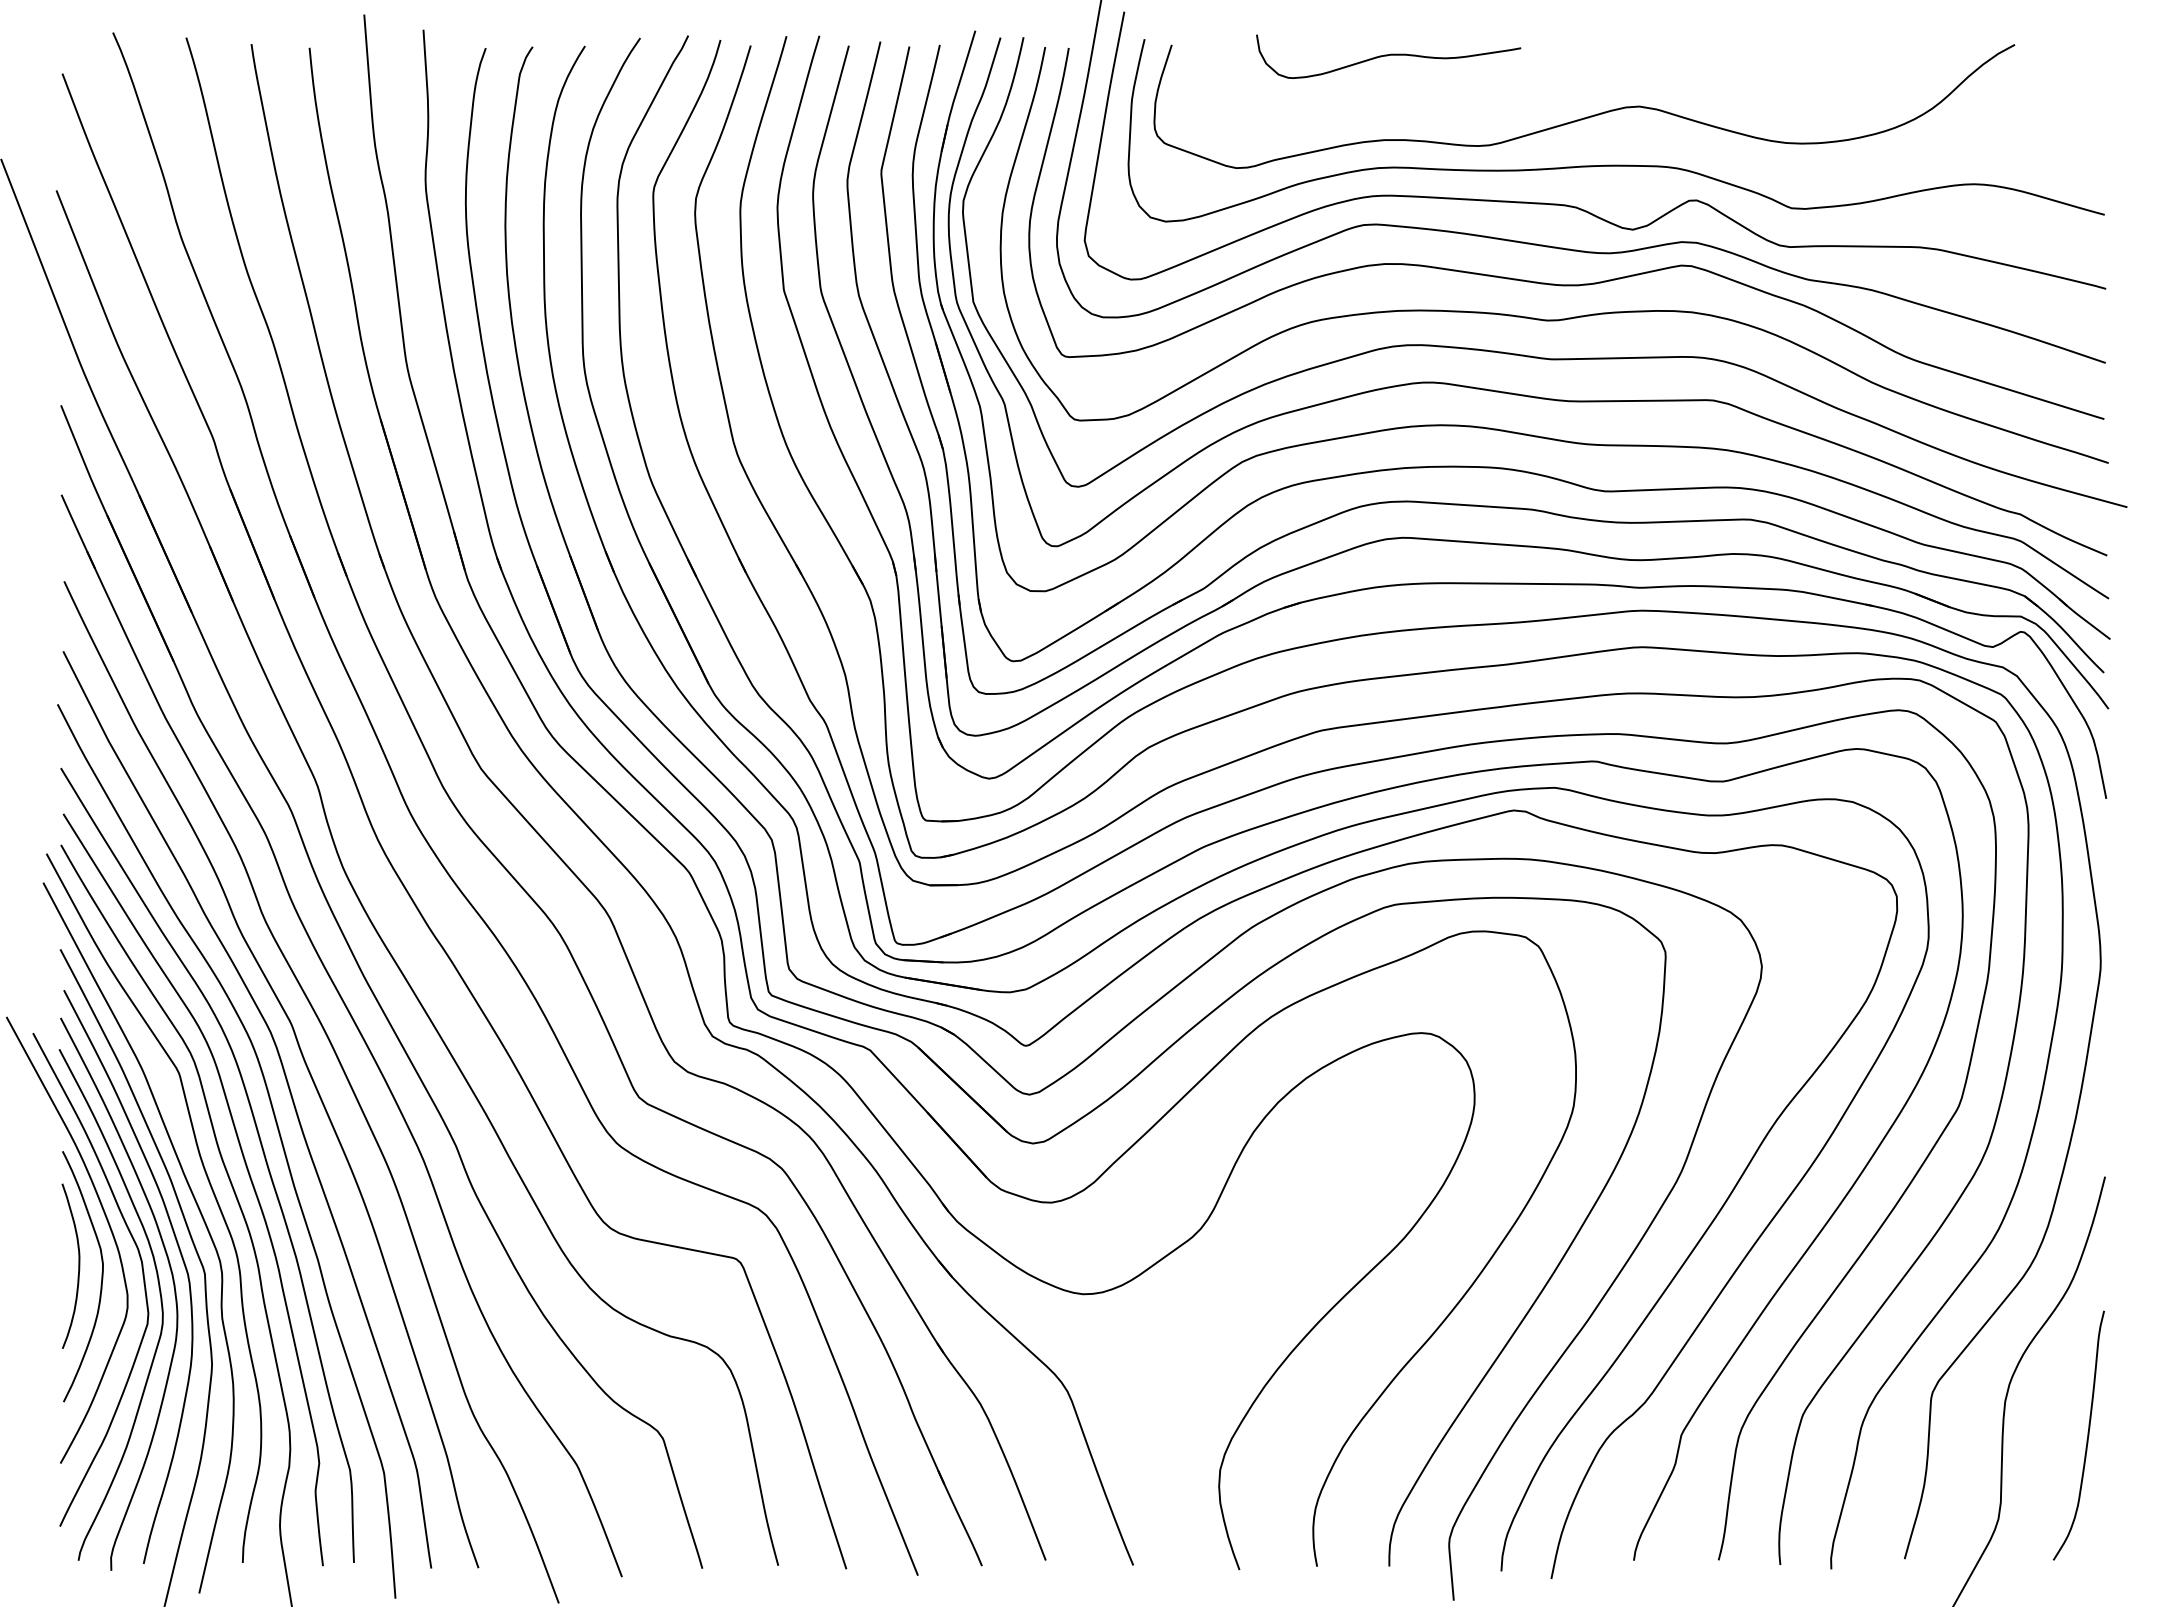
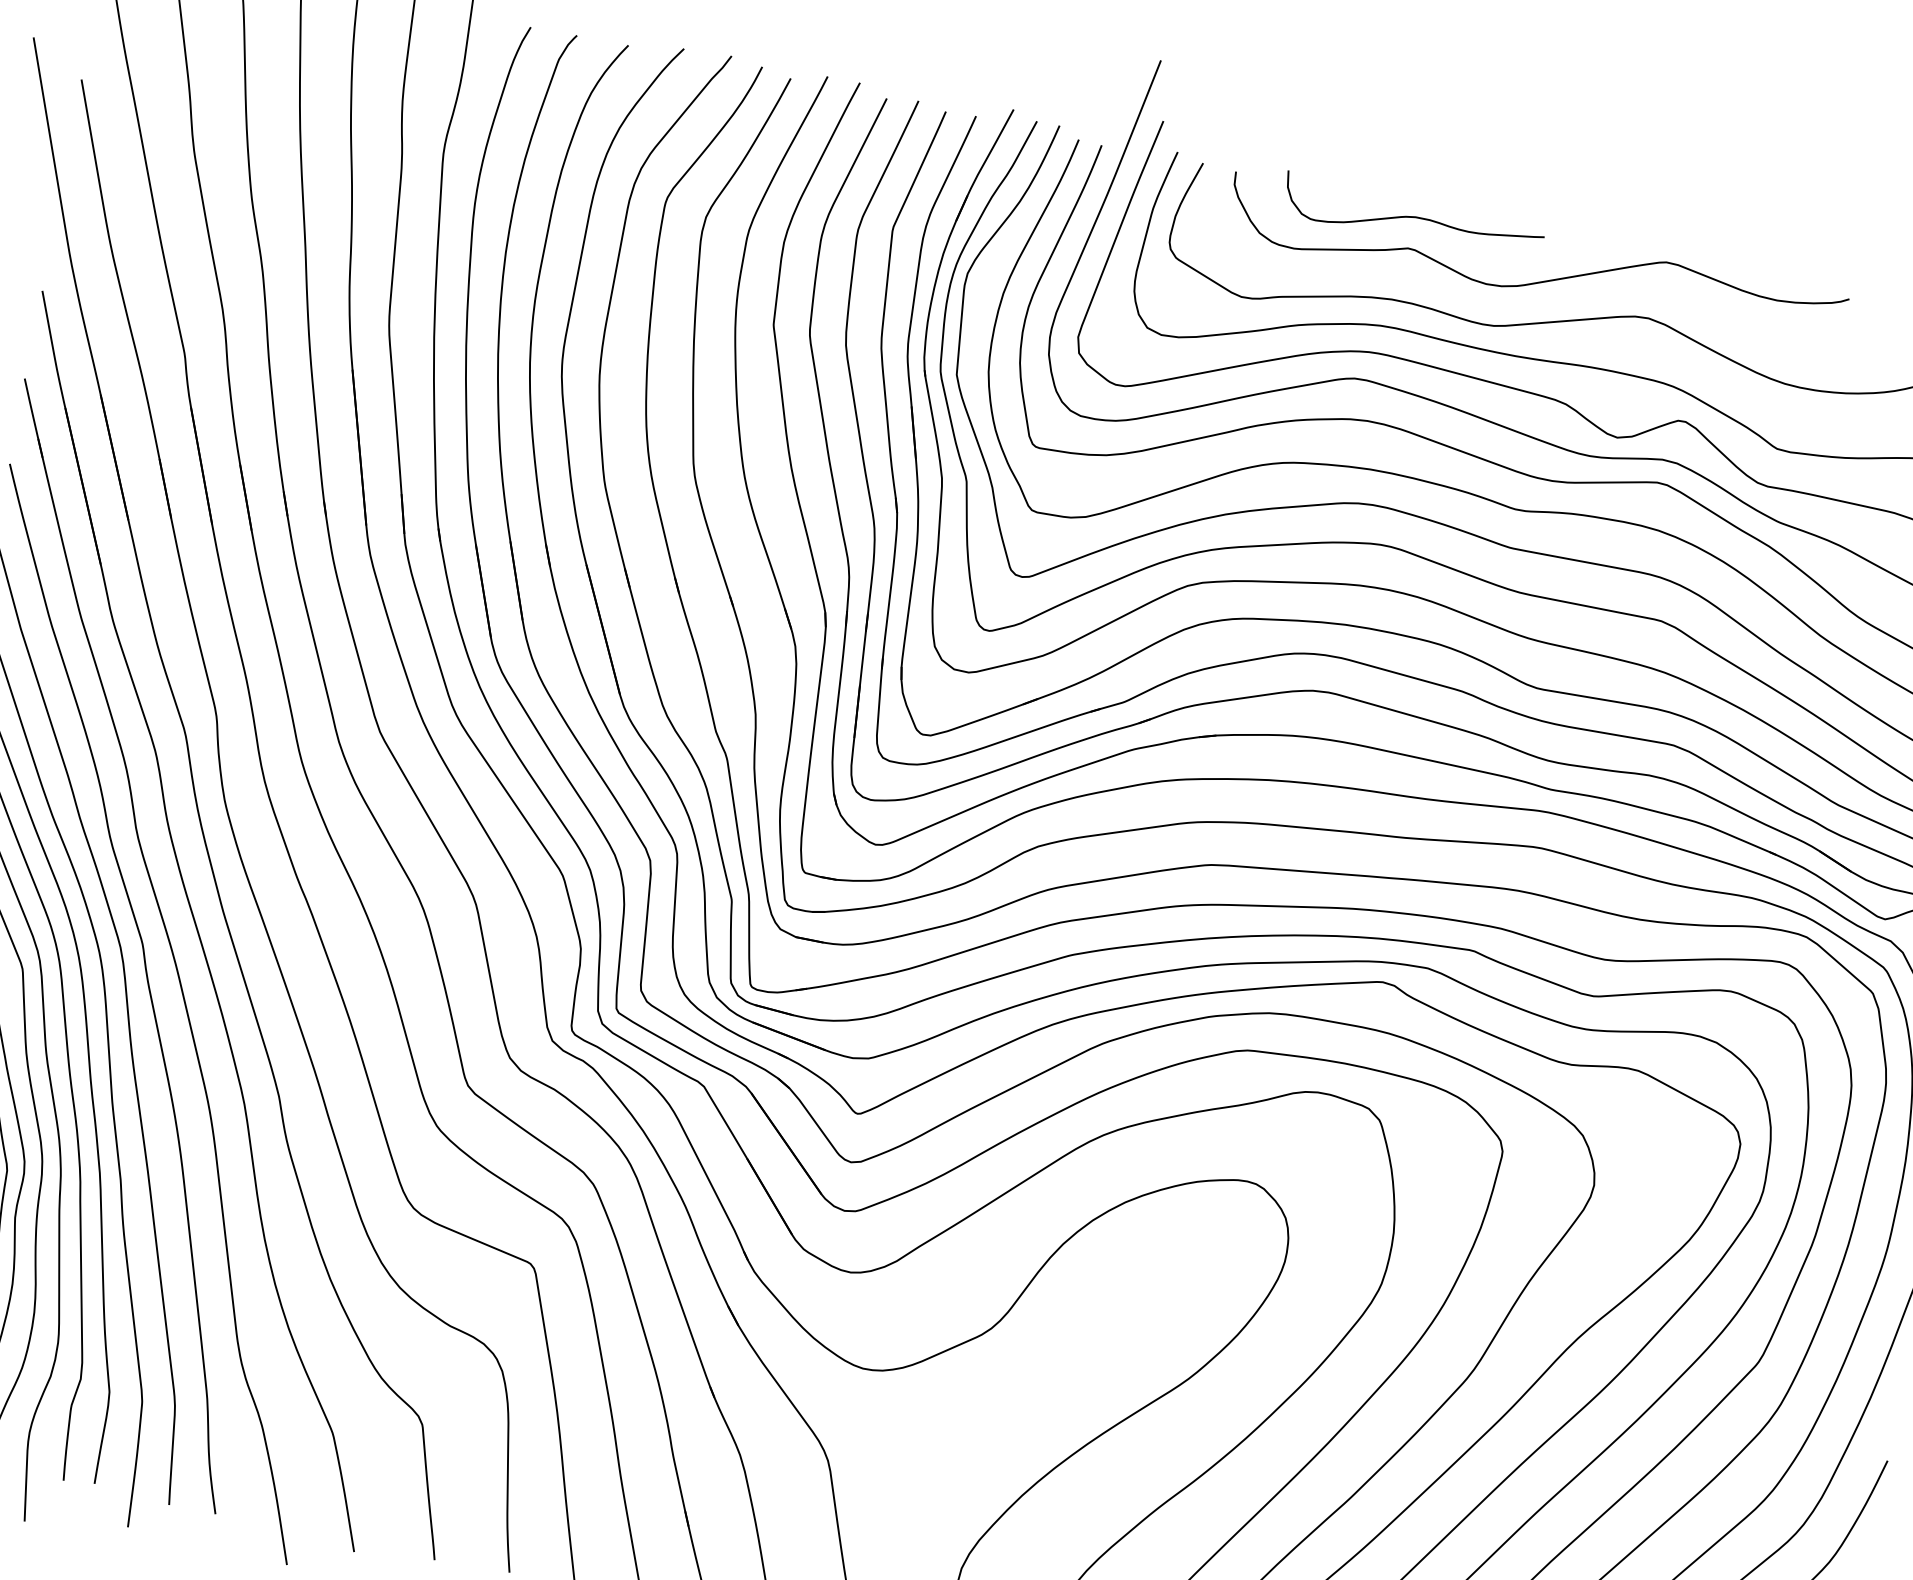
curve: (1524, 92) -> (1538, 281), added

